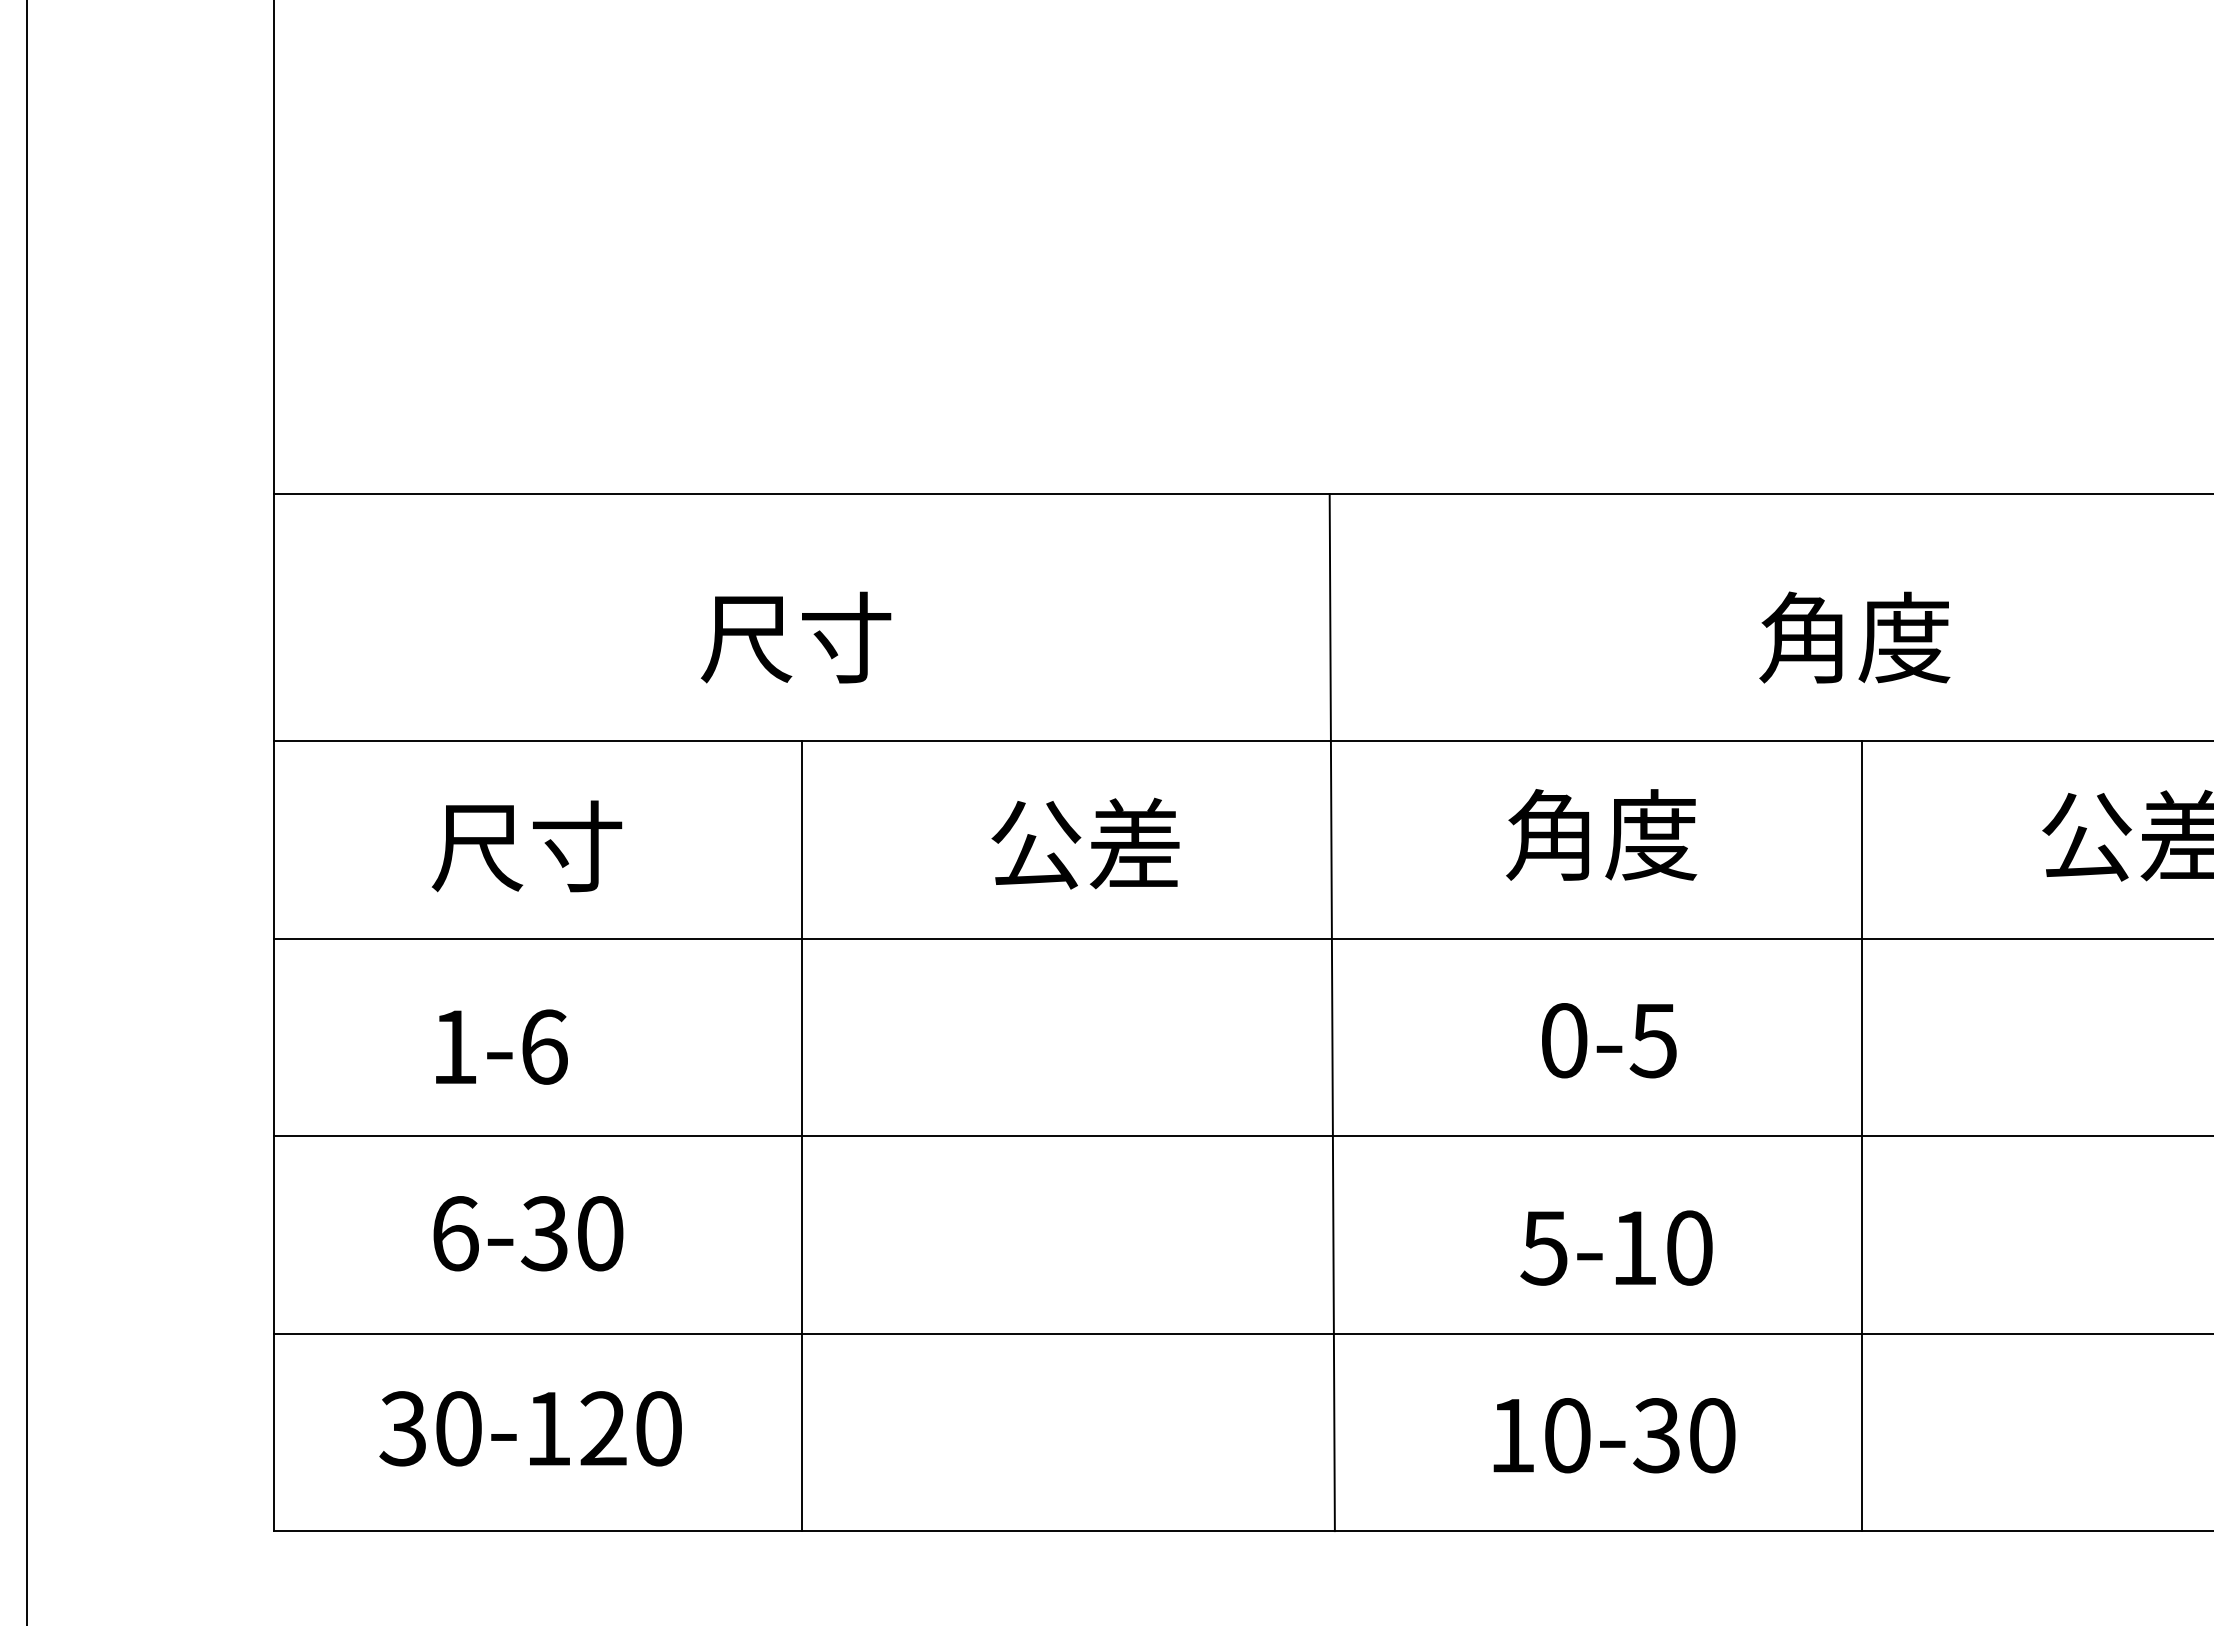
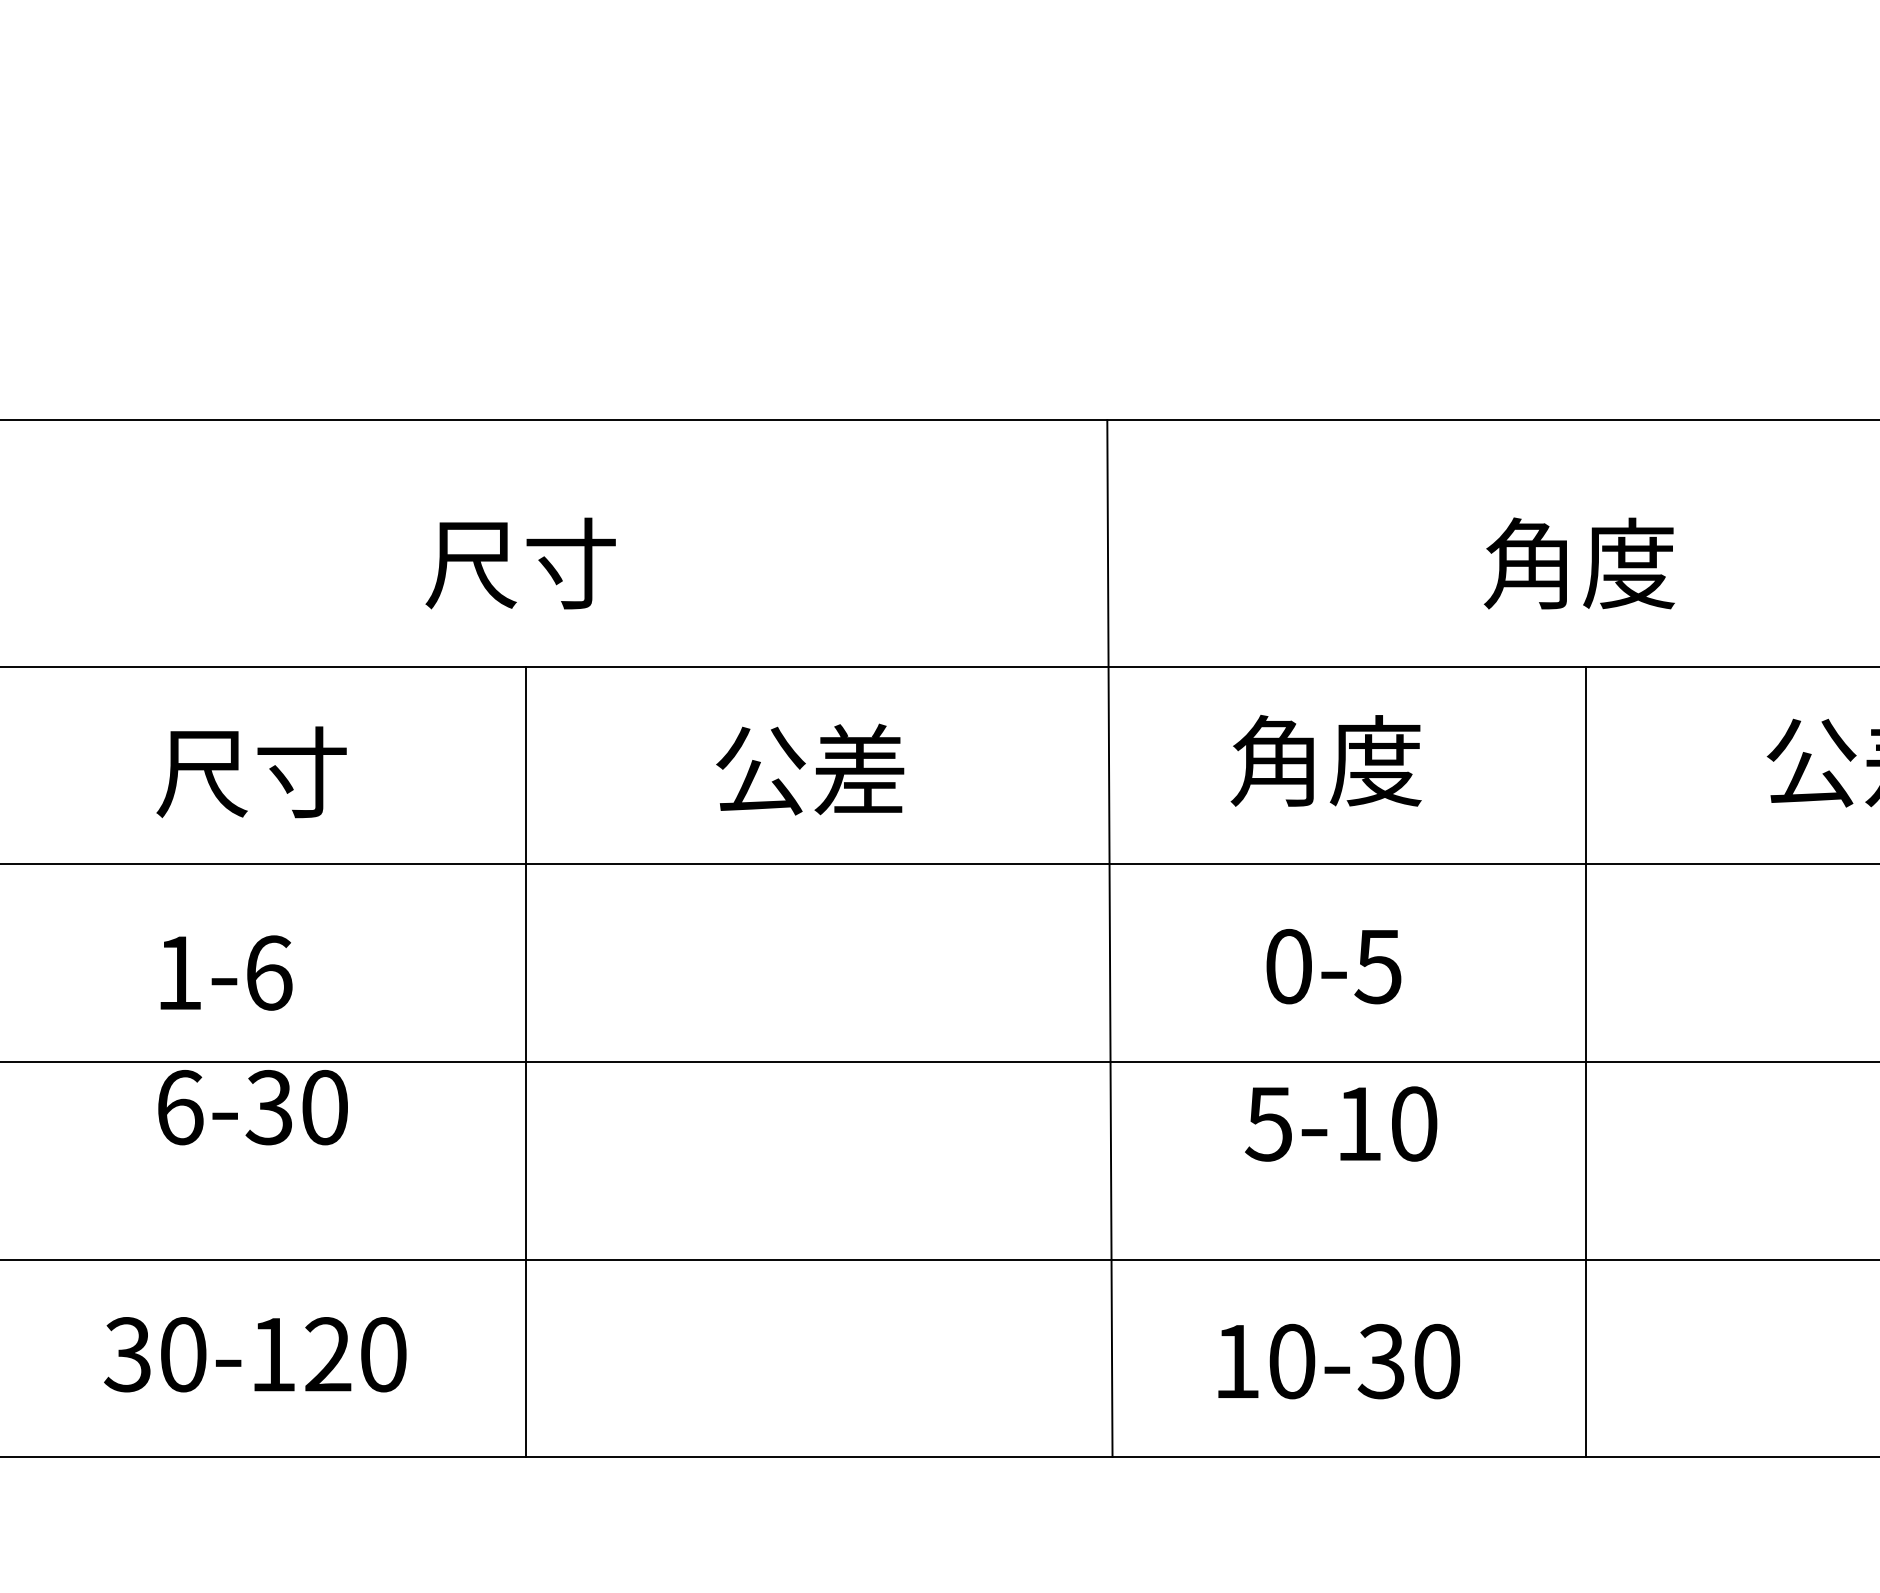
line: (1331, 1012) -> (1109, 938), moved
text: (528, 1233) -> (253, 1107), moved
text: (1616, 1247) -> (1341, 1123), moved

